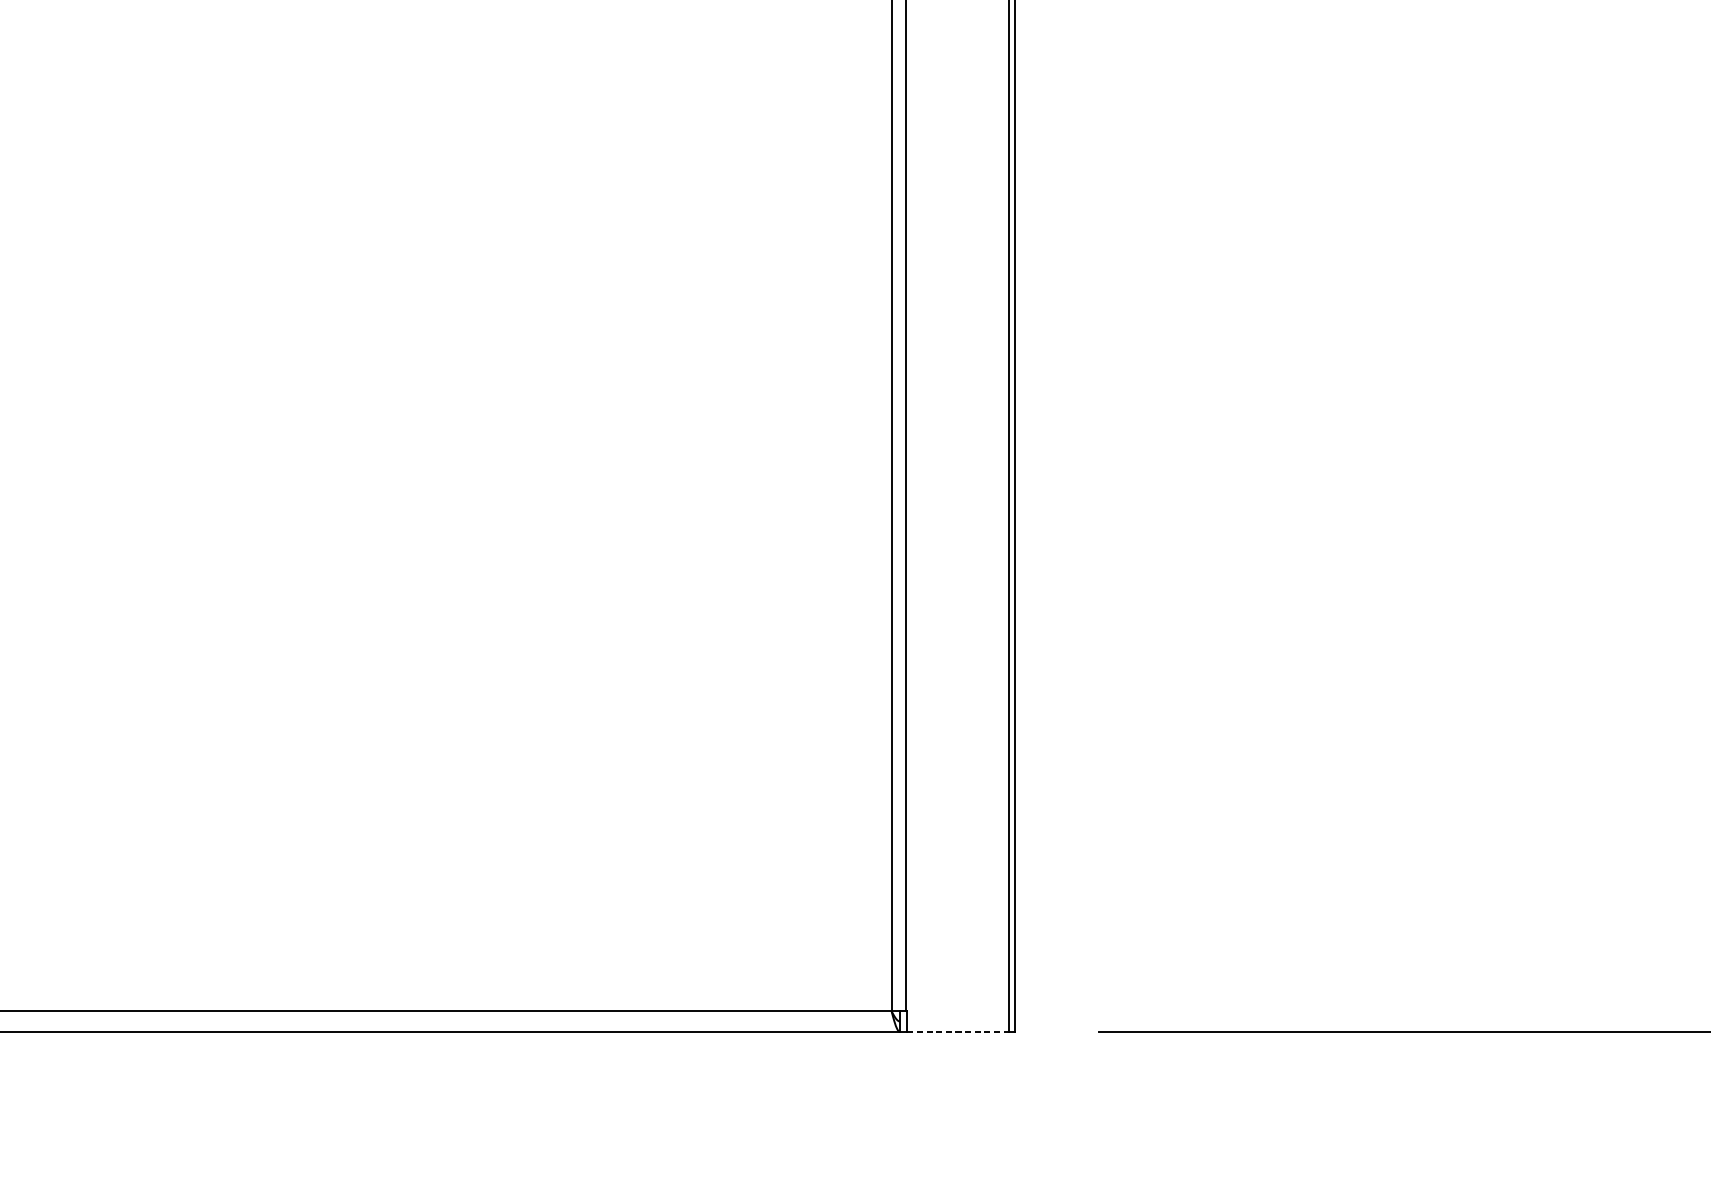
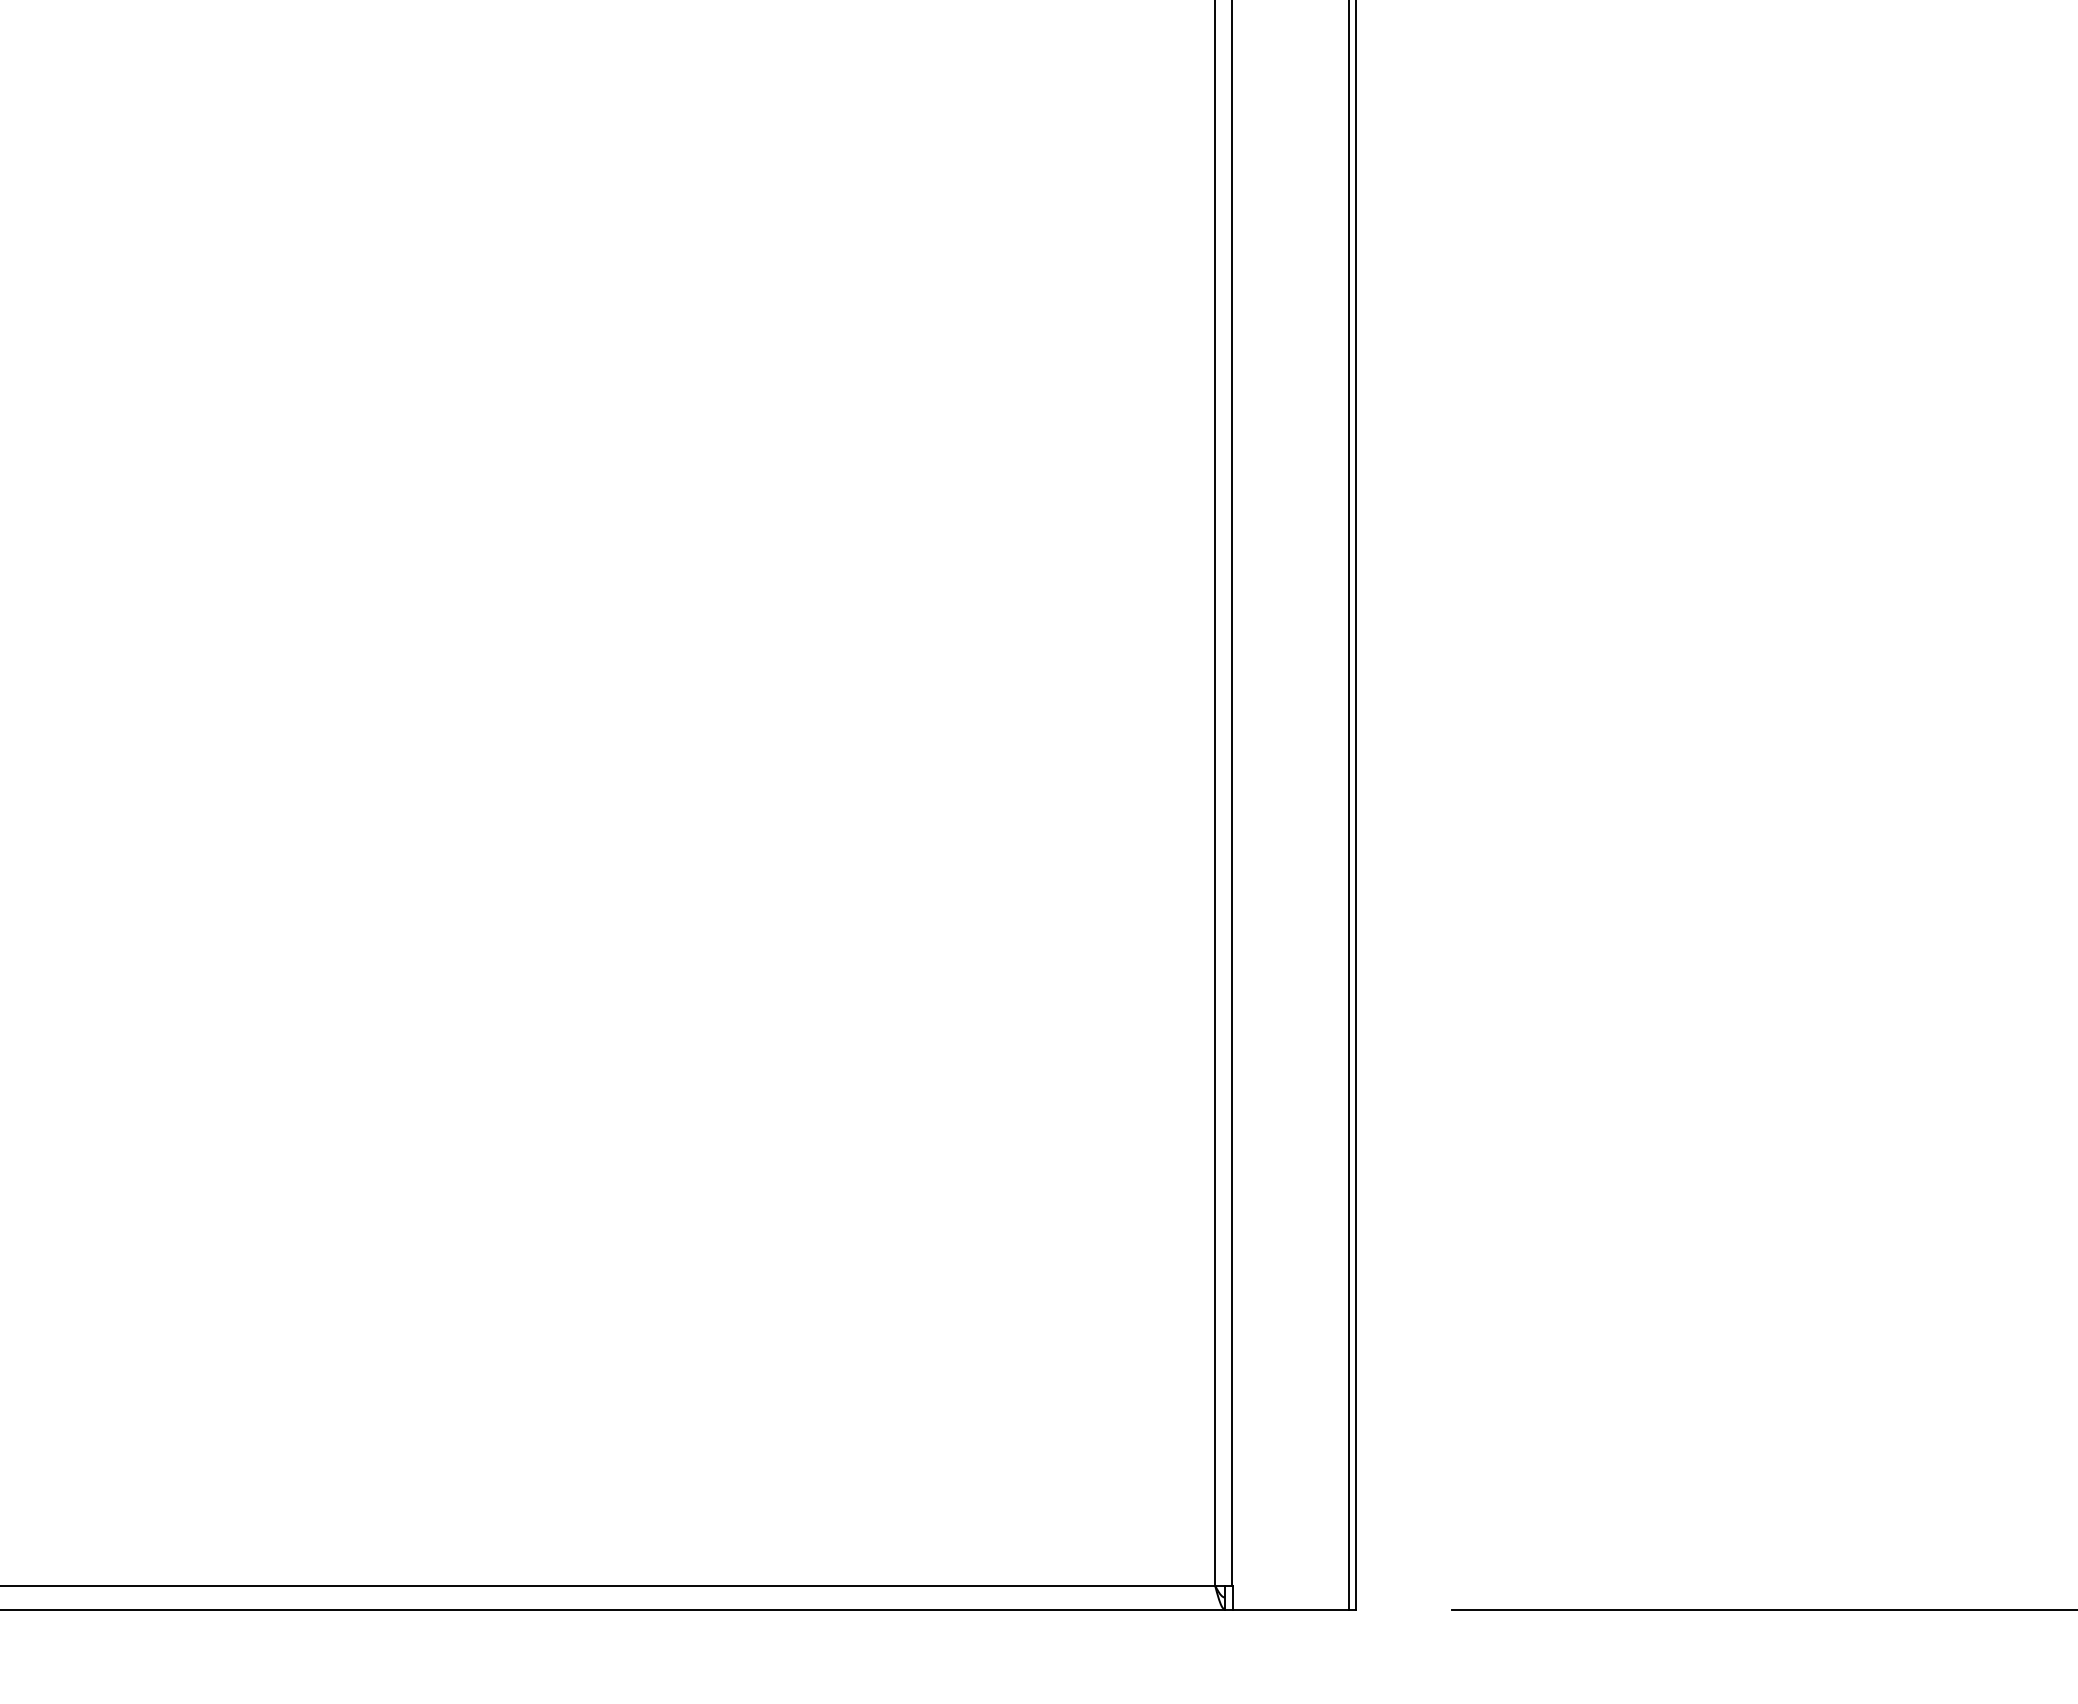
line: (958, 1032) -> (1291, 1609), dashed -> solid

